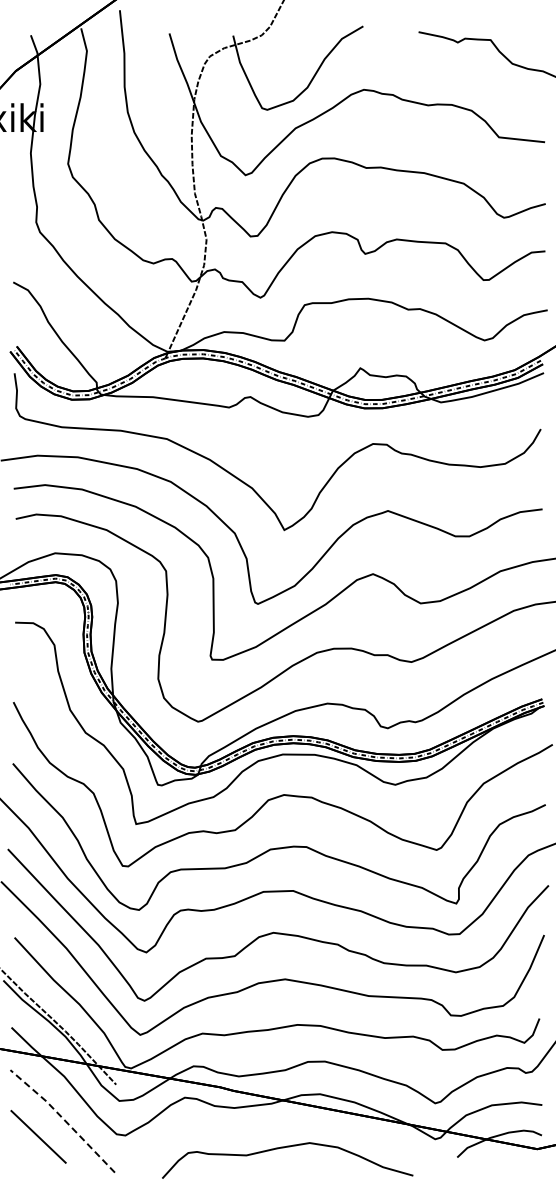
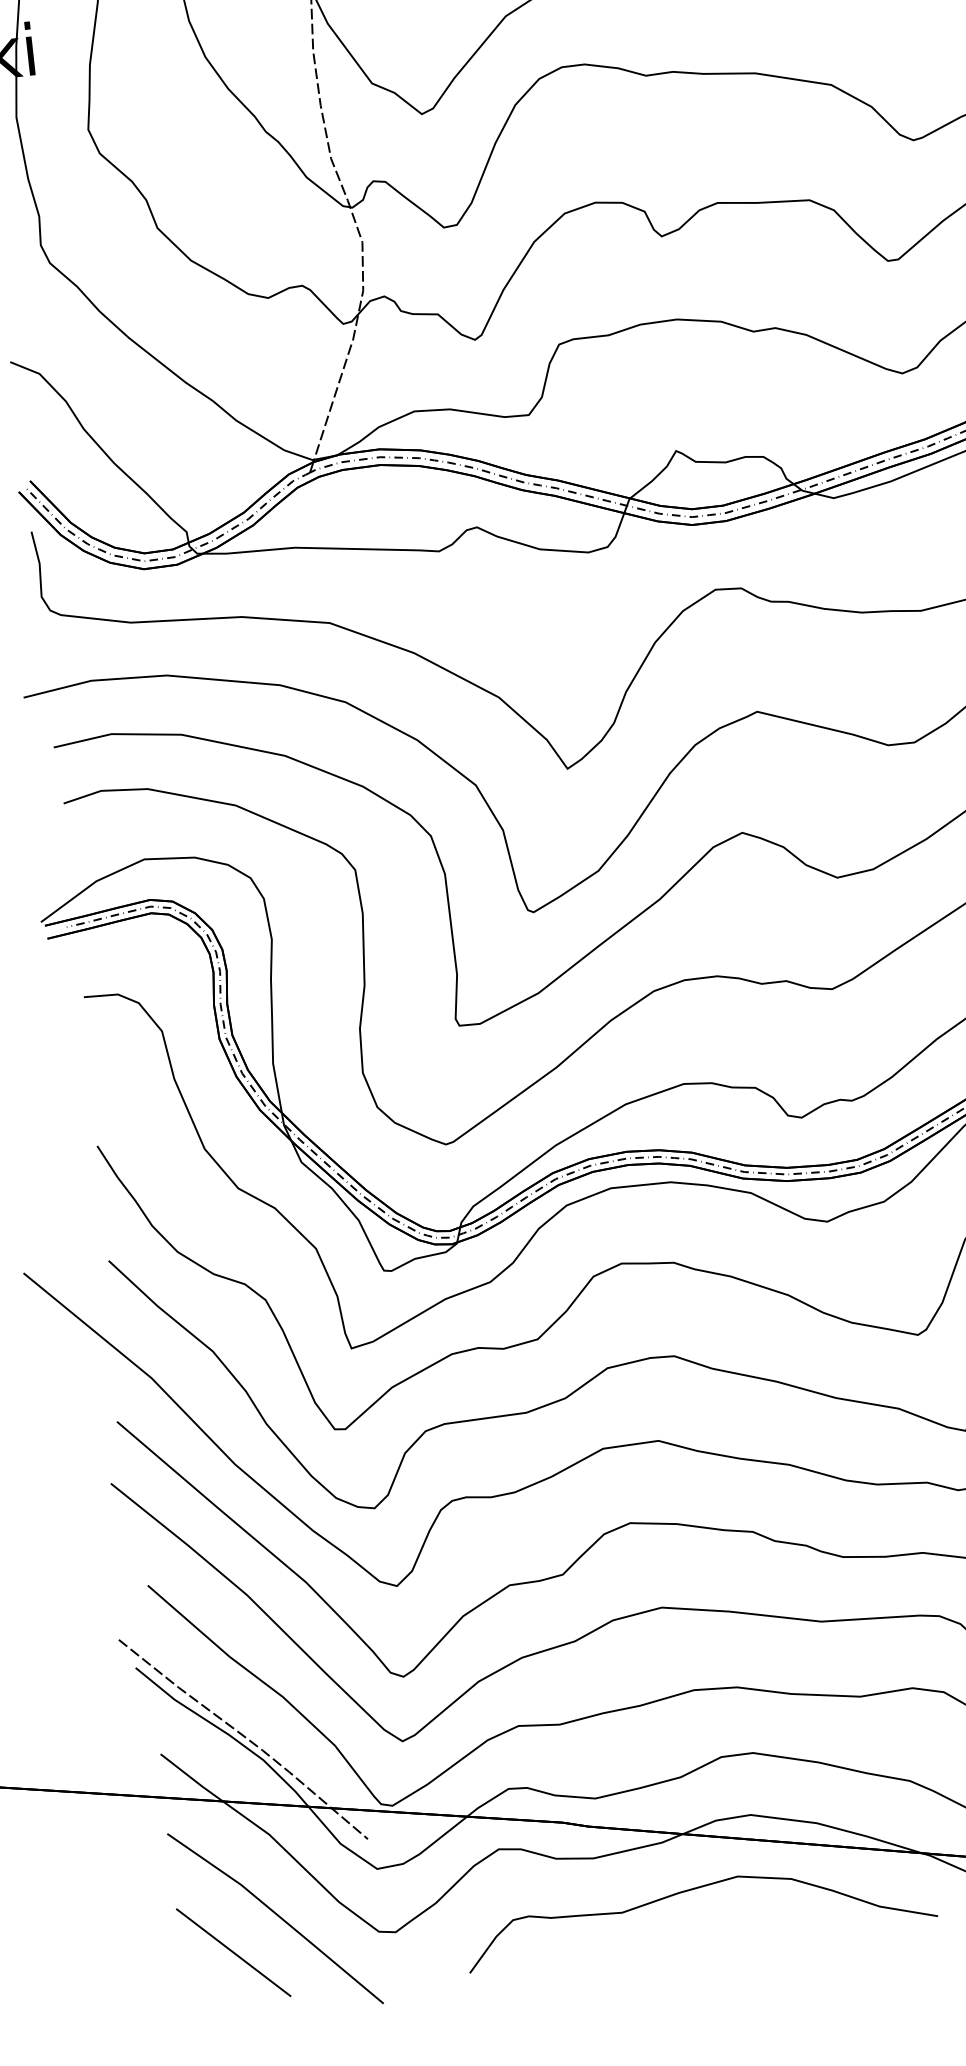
line: (64, 1119) -> (278, 1914), dashed -> solid
curve: (284, 1148) -> (691, 1891), moved

